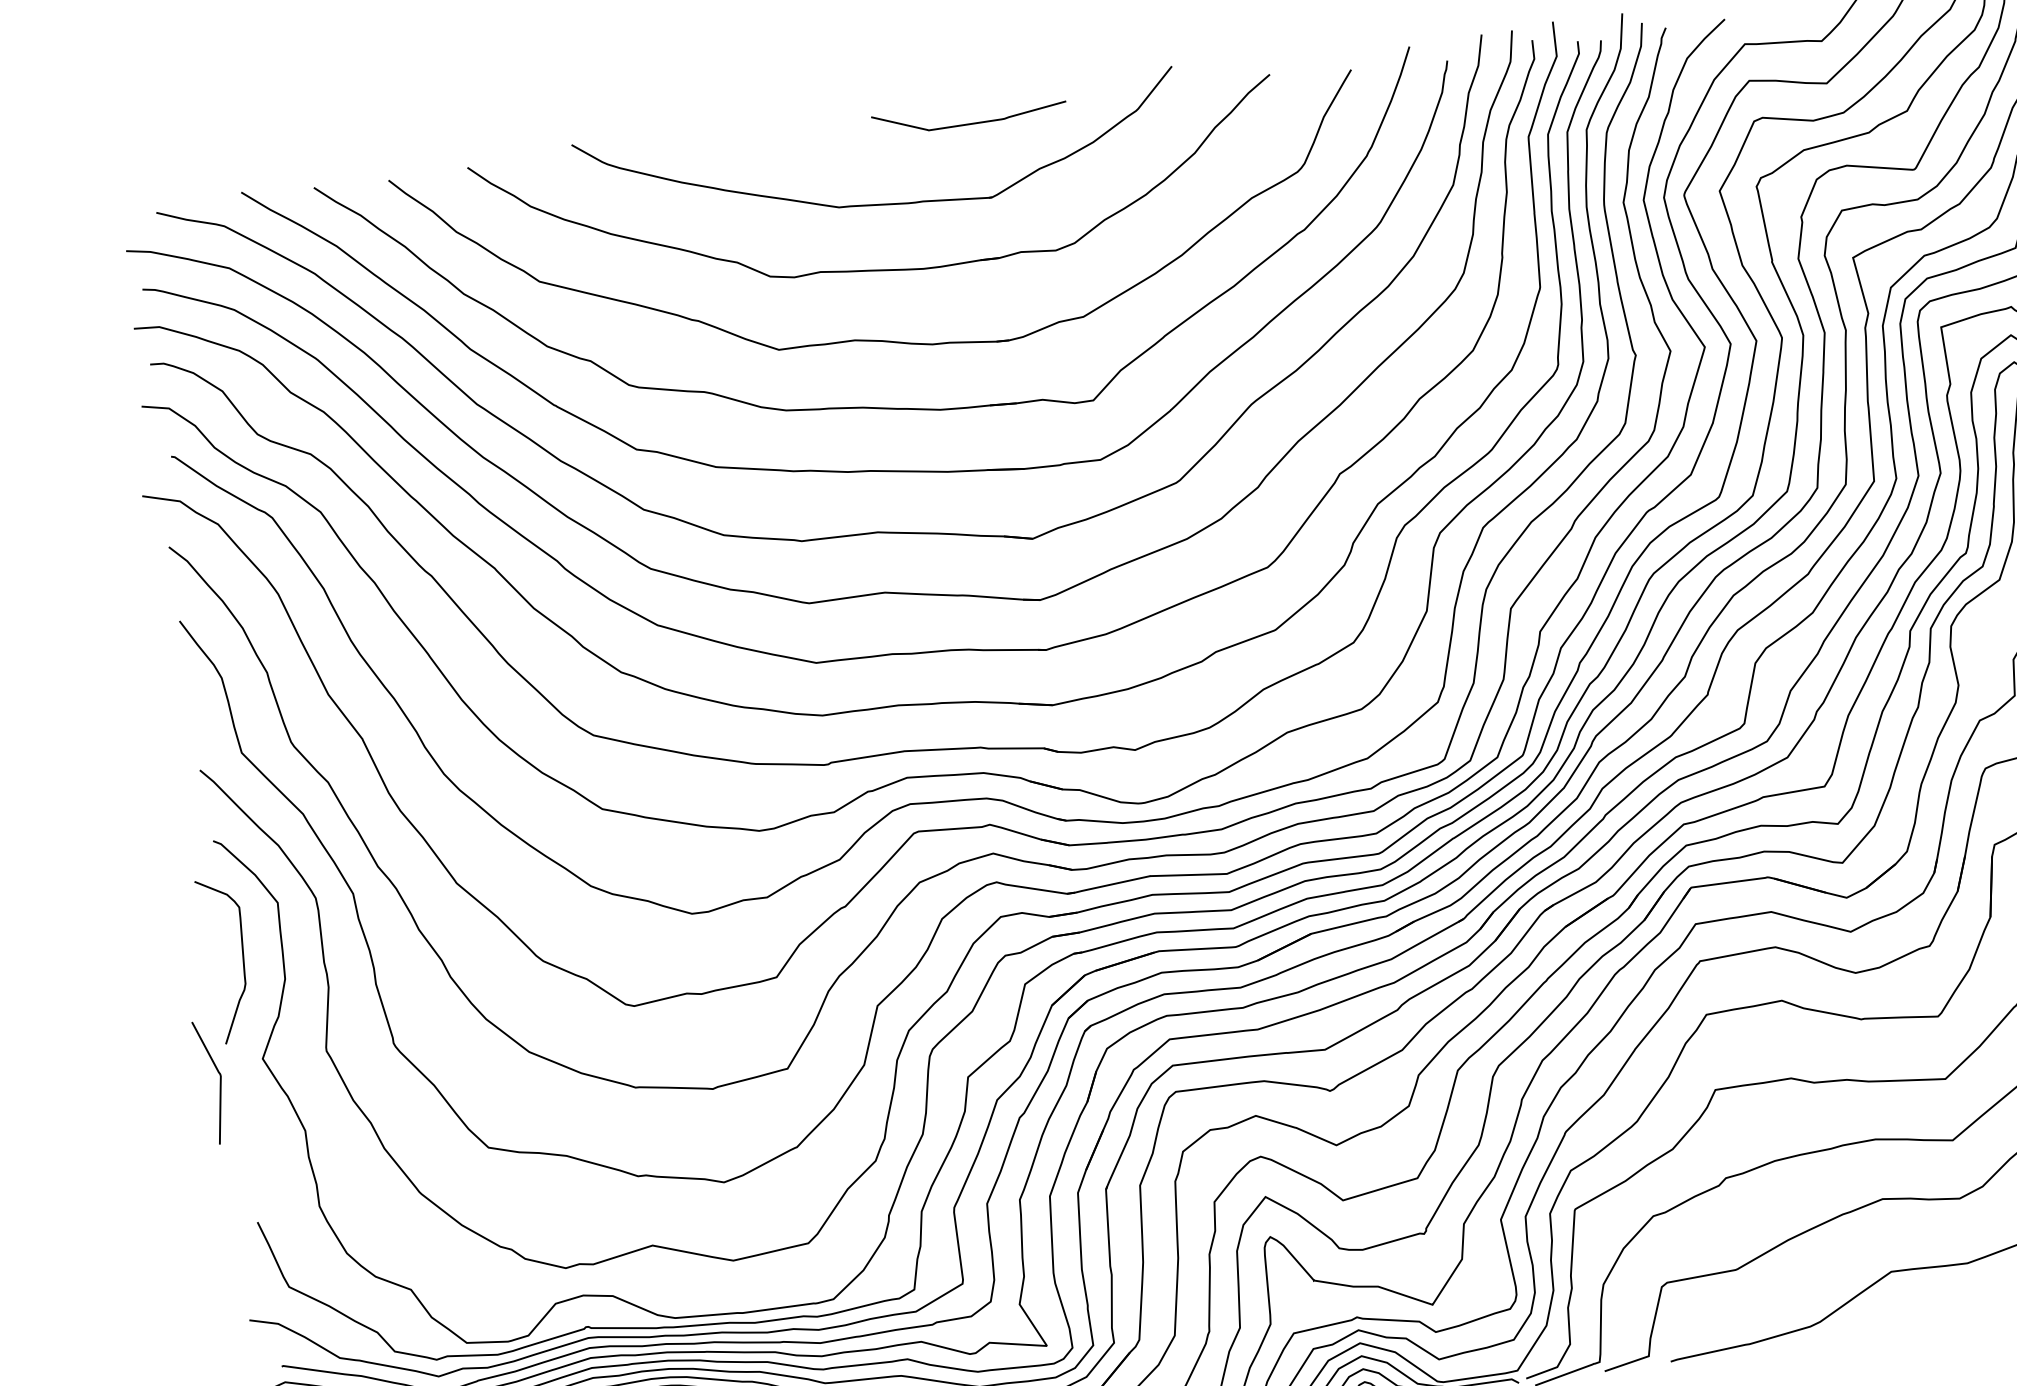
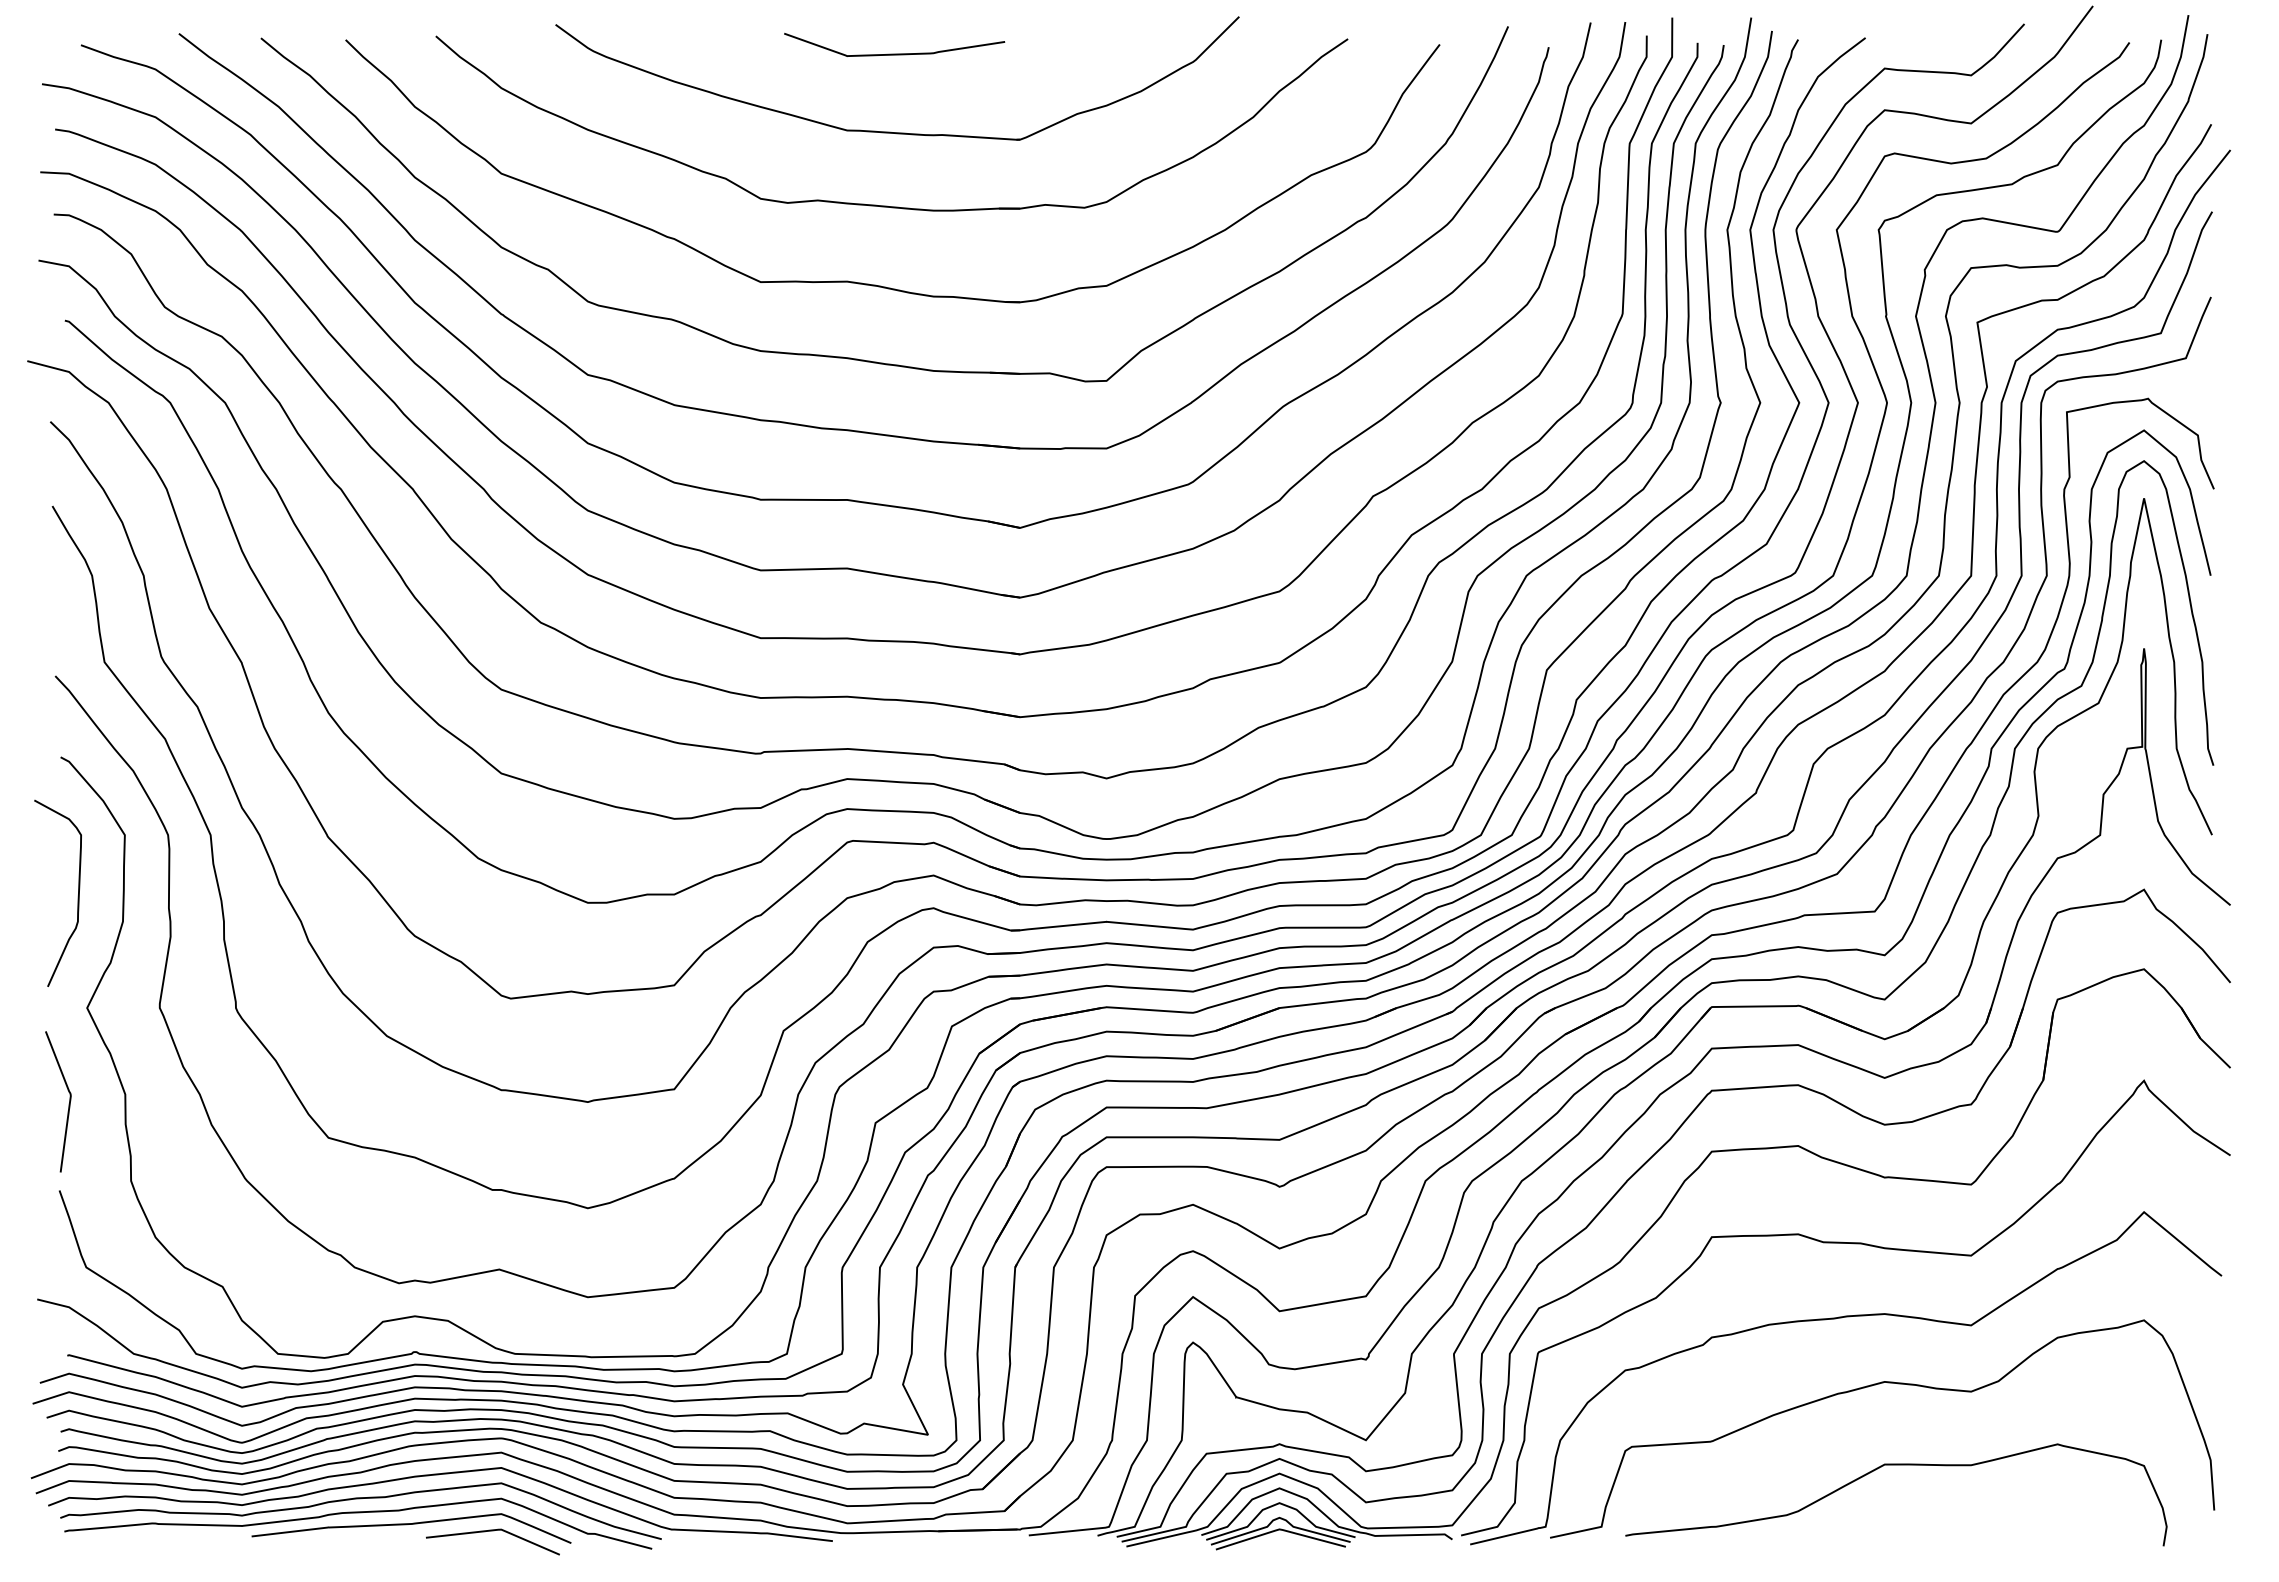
curve: (970, 123) -> (894, 53), moved
curve: (219, 1083) -> (68, 1104), moved

